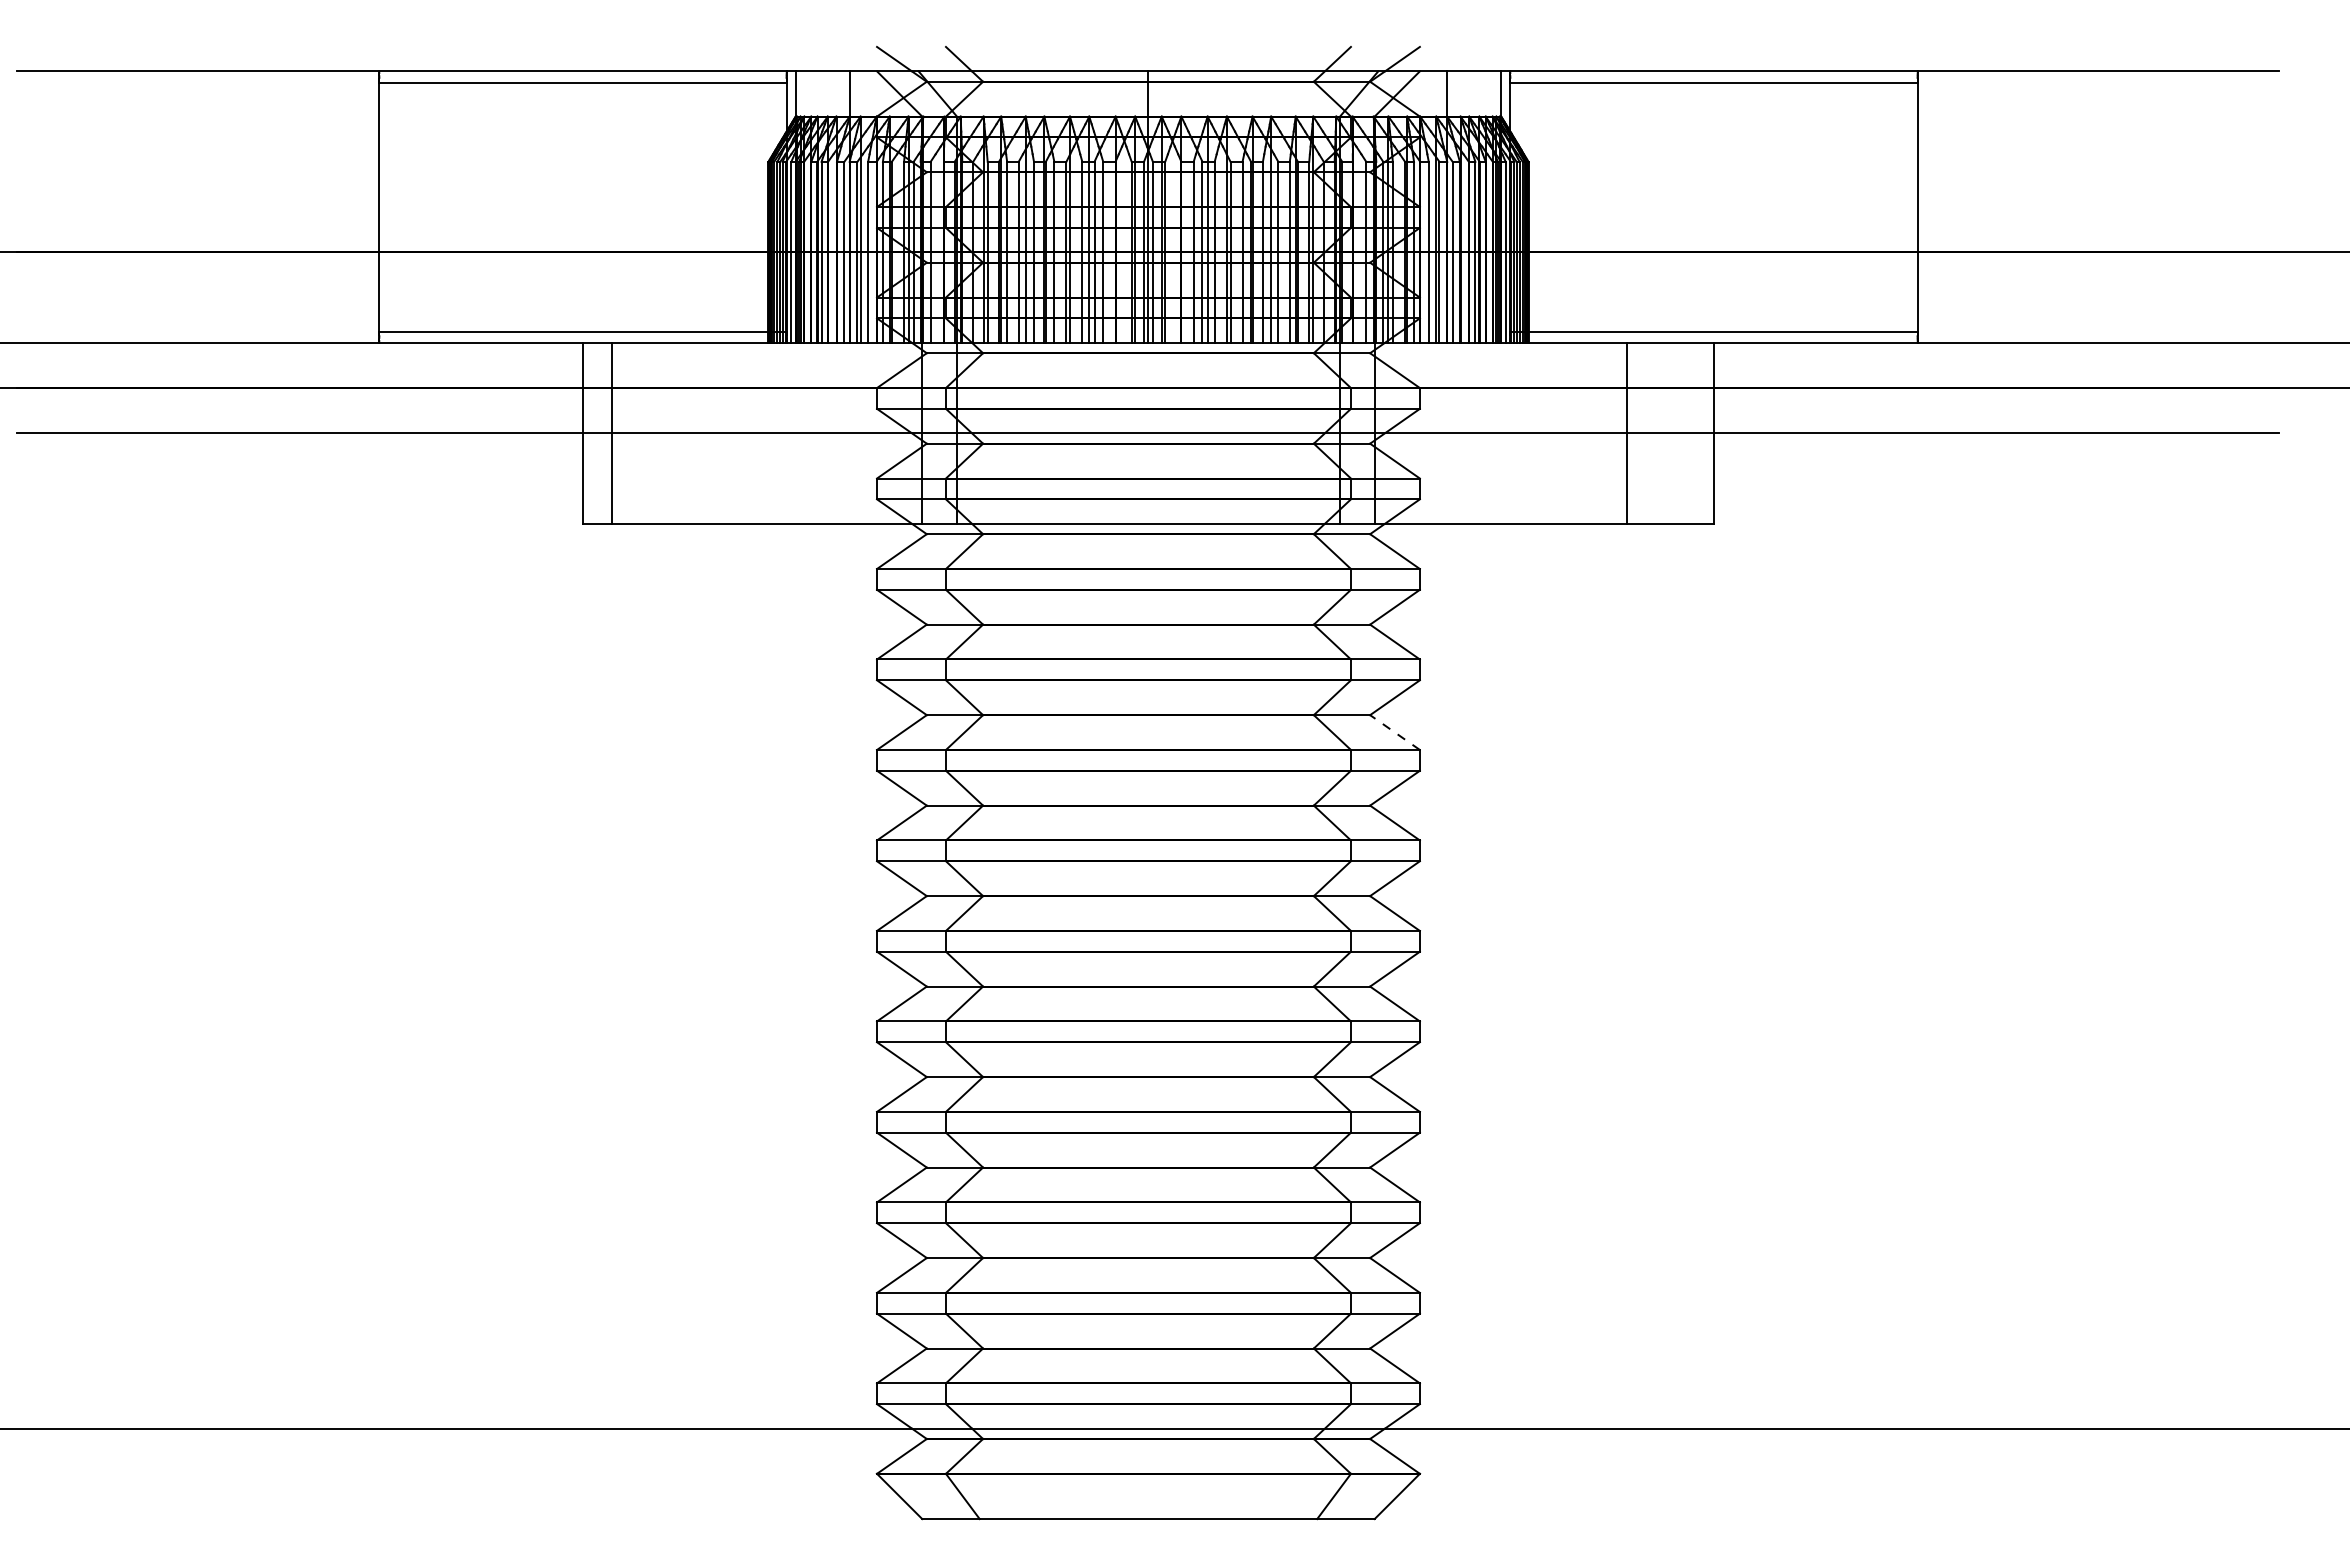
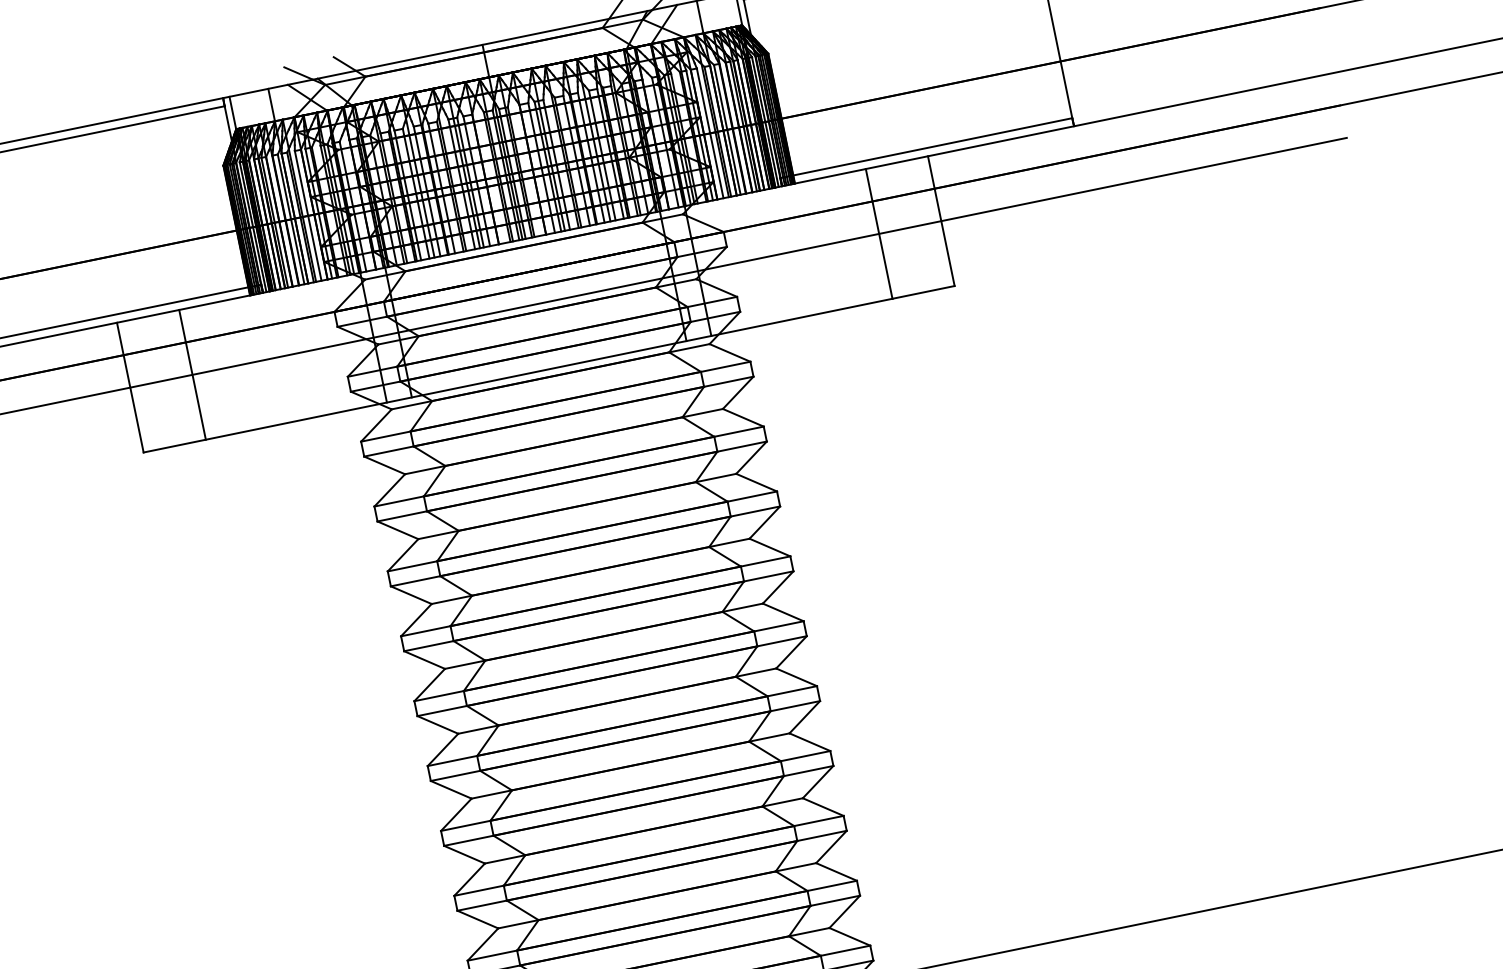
line: (611, 432) -> (192, 374), moved
line: (1394, 732) -> (756, 482), dashed -> solid

